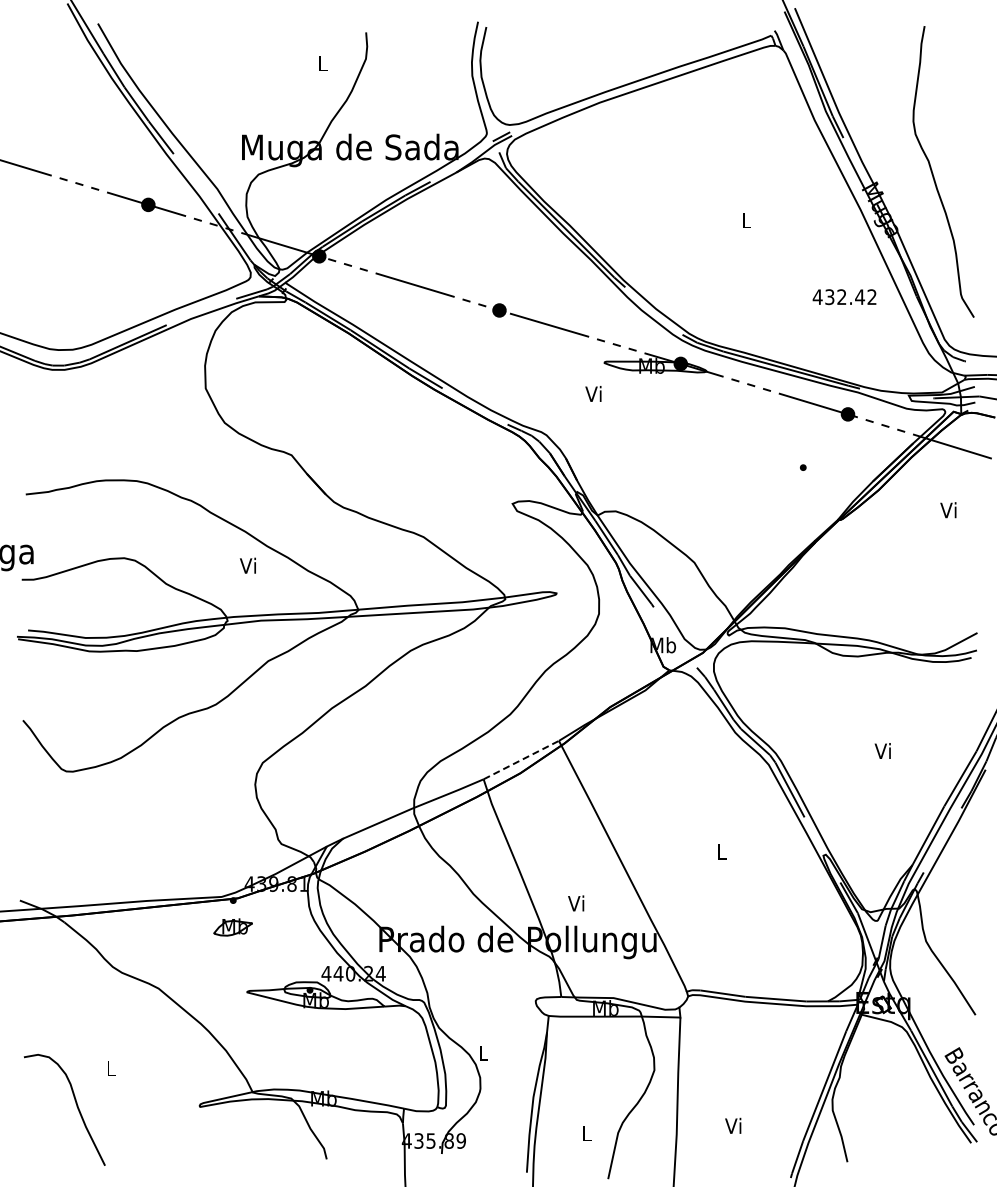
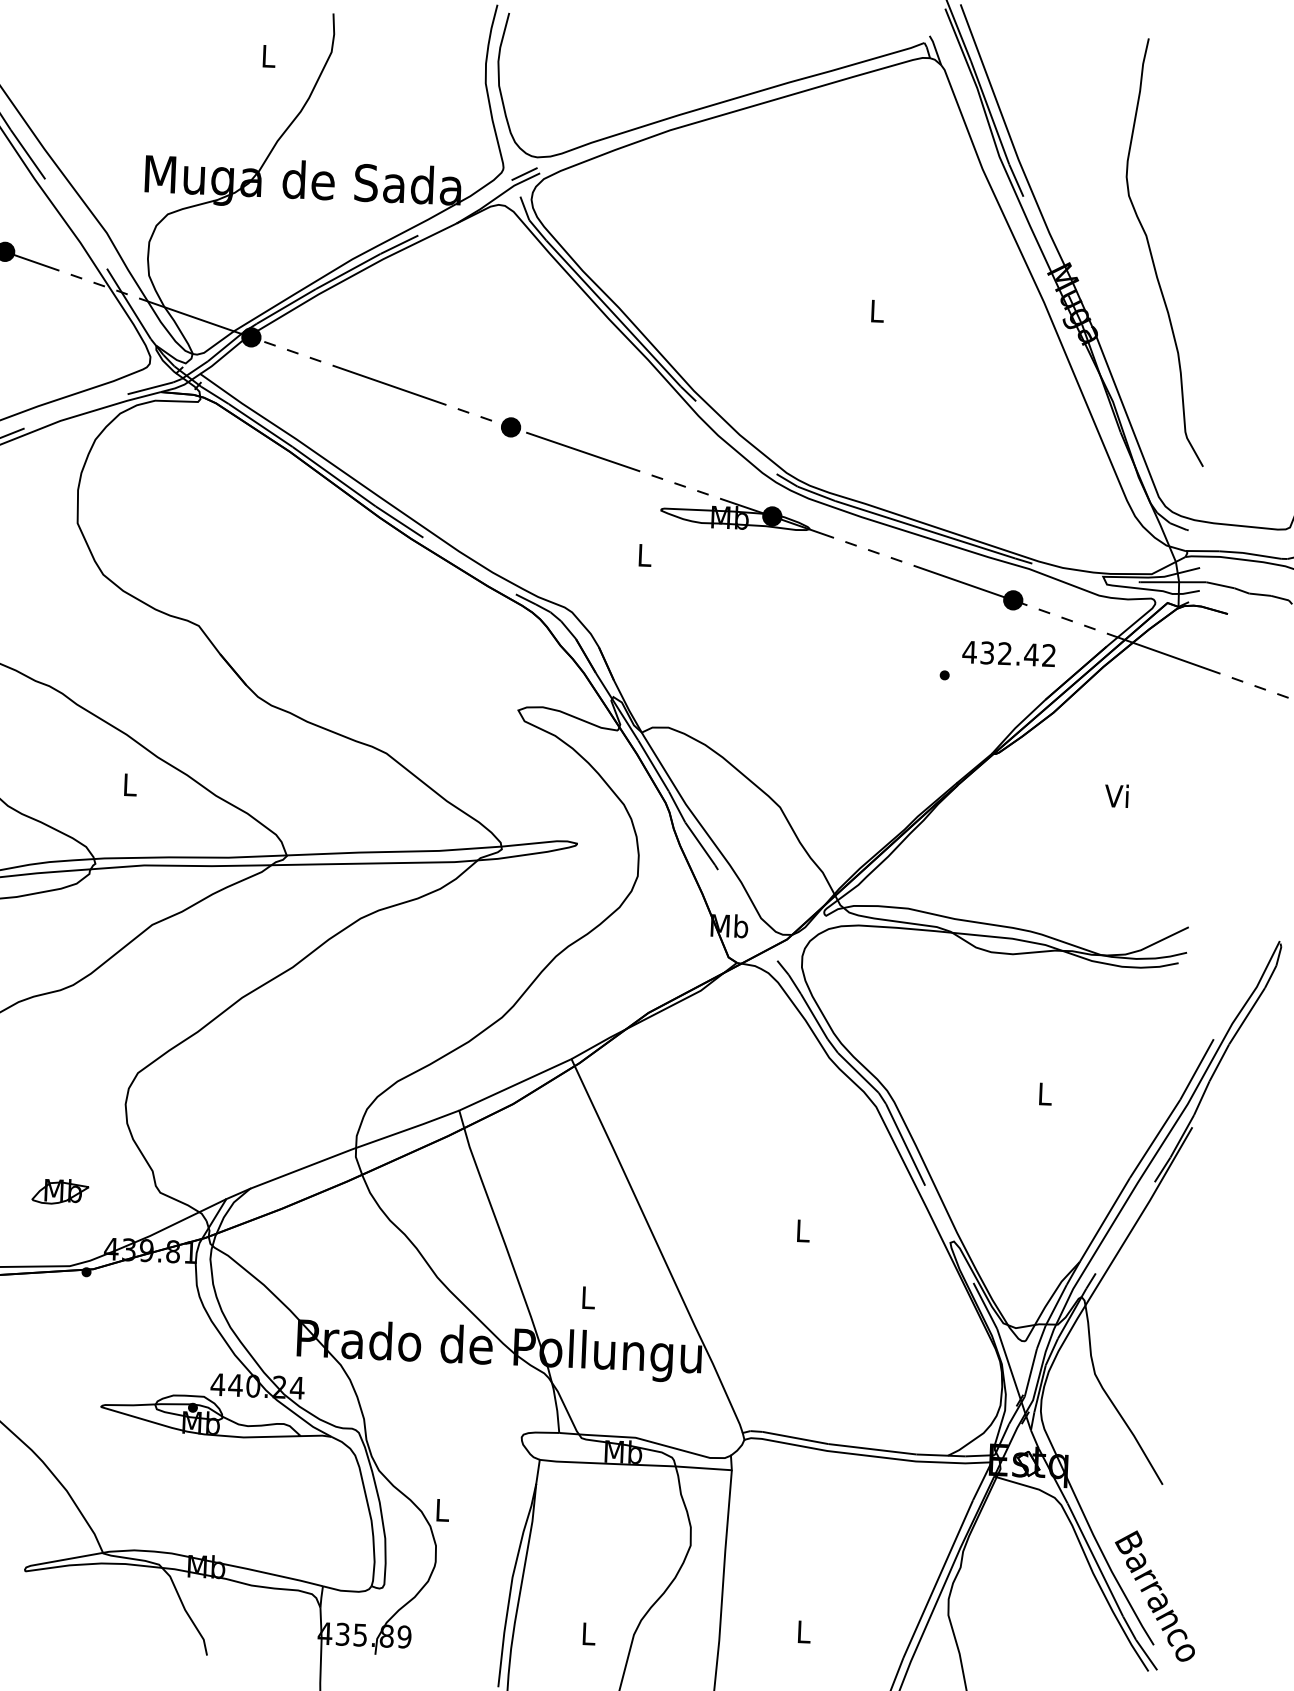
text: (844, 297) -> (1008, 654), moved
text: (593, 393) -> (643, 554), Vi -> L
text: (948, 510) -> (1116, 796), moved
text: (247, 565) -> (127, 784), Vi -> L
text: (882, 750) -> (1043, 1092), Vi -> L
line: (521, 759) -> (515, 1083), dashed -> solid
text: (576, 903) -> (587, 1297), Vi -> L
part: (232, 927) -> (59, 1192), moved
text: (733, 1125) -> (802, 1631), Vi -> L

